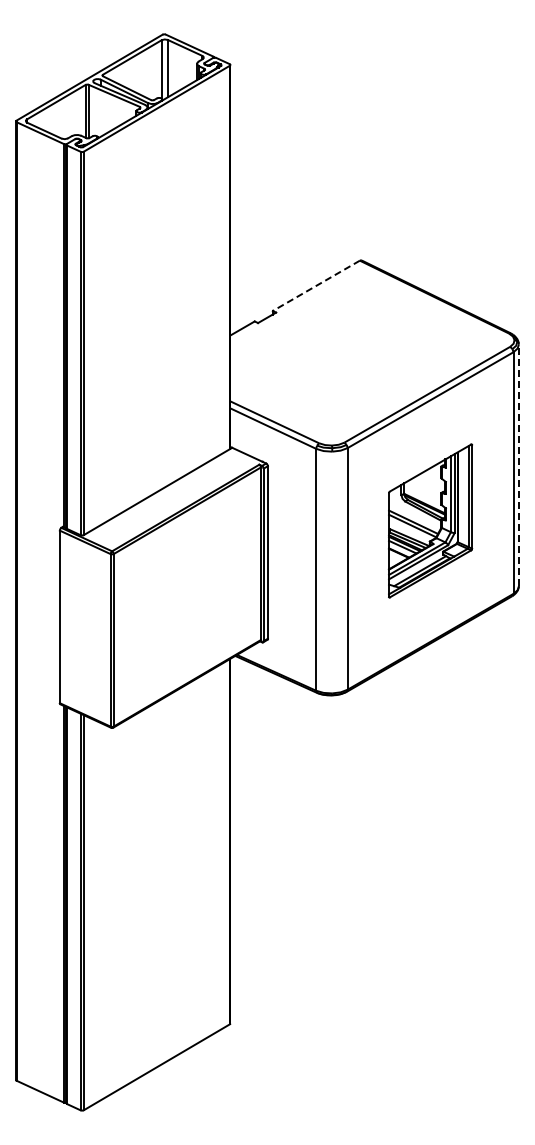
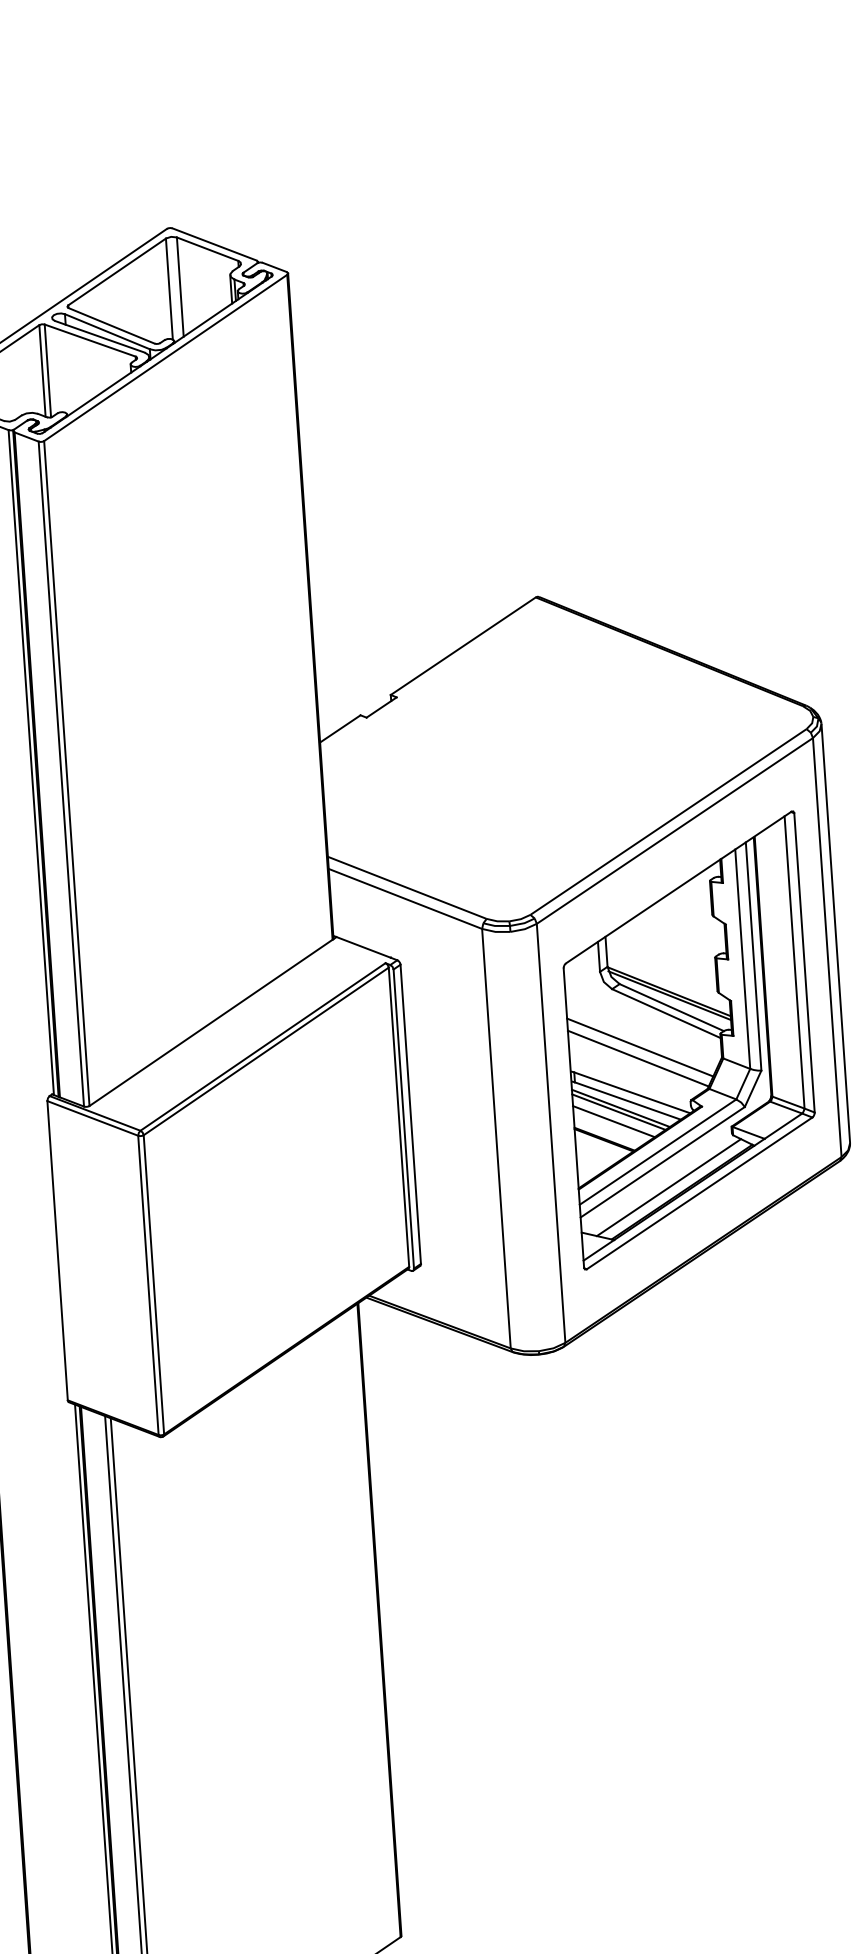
line: (315, 286) -> (461, 647), dashed -> solid
line: (518, 465) -> (835, 933), dashed -> solid
part: (430, 520) -> (688, 1039), size x1.67

